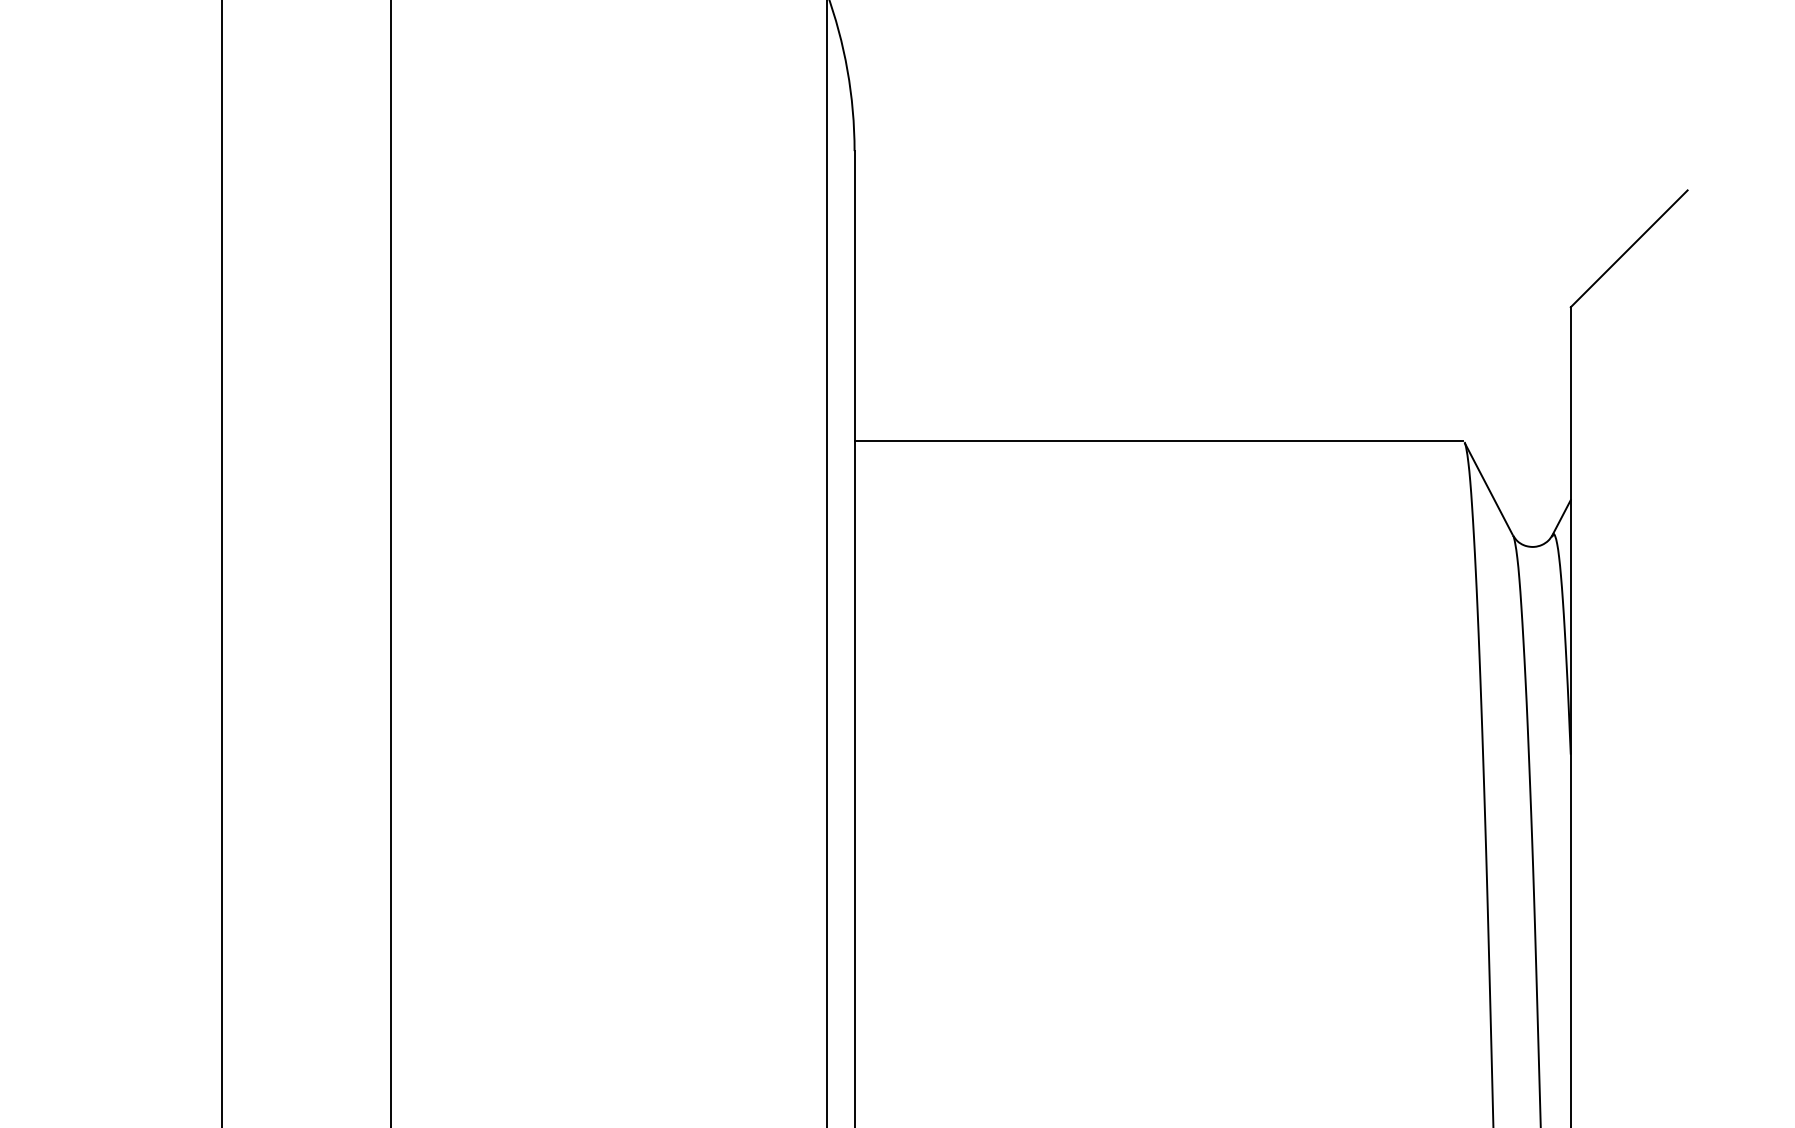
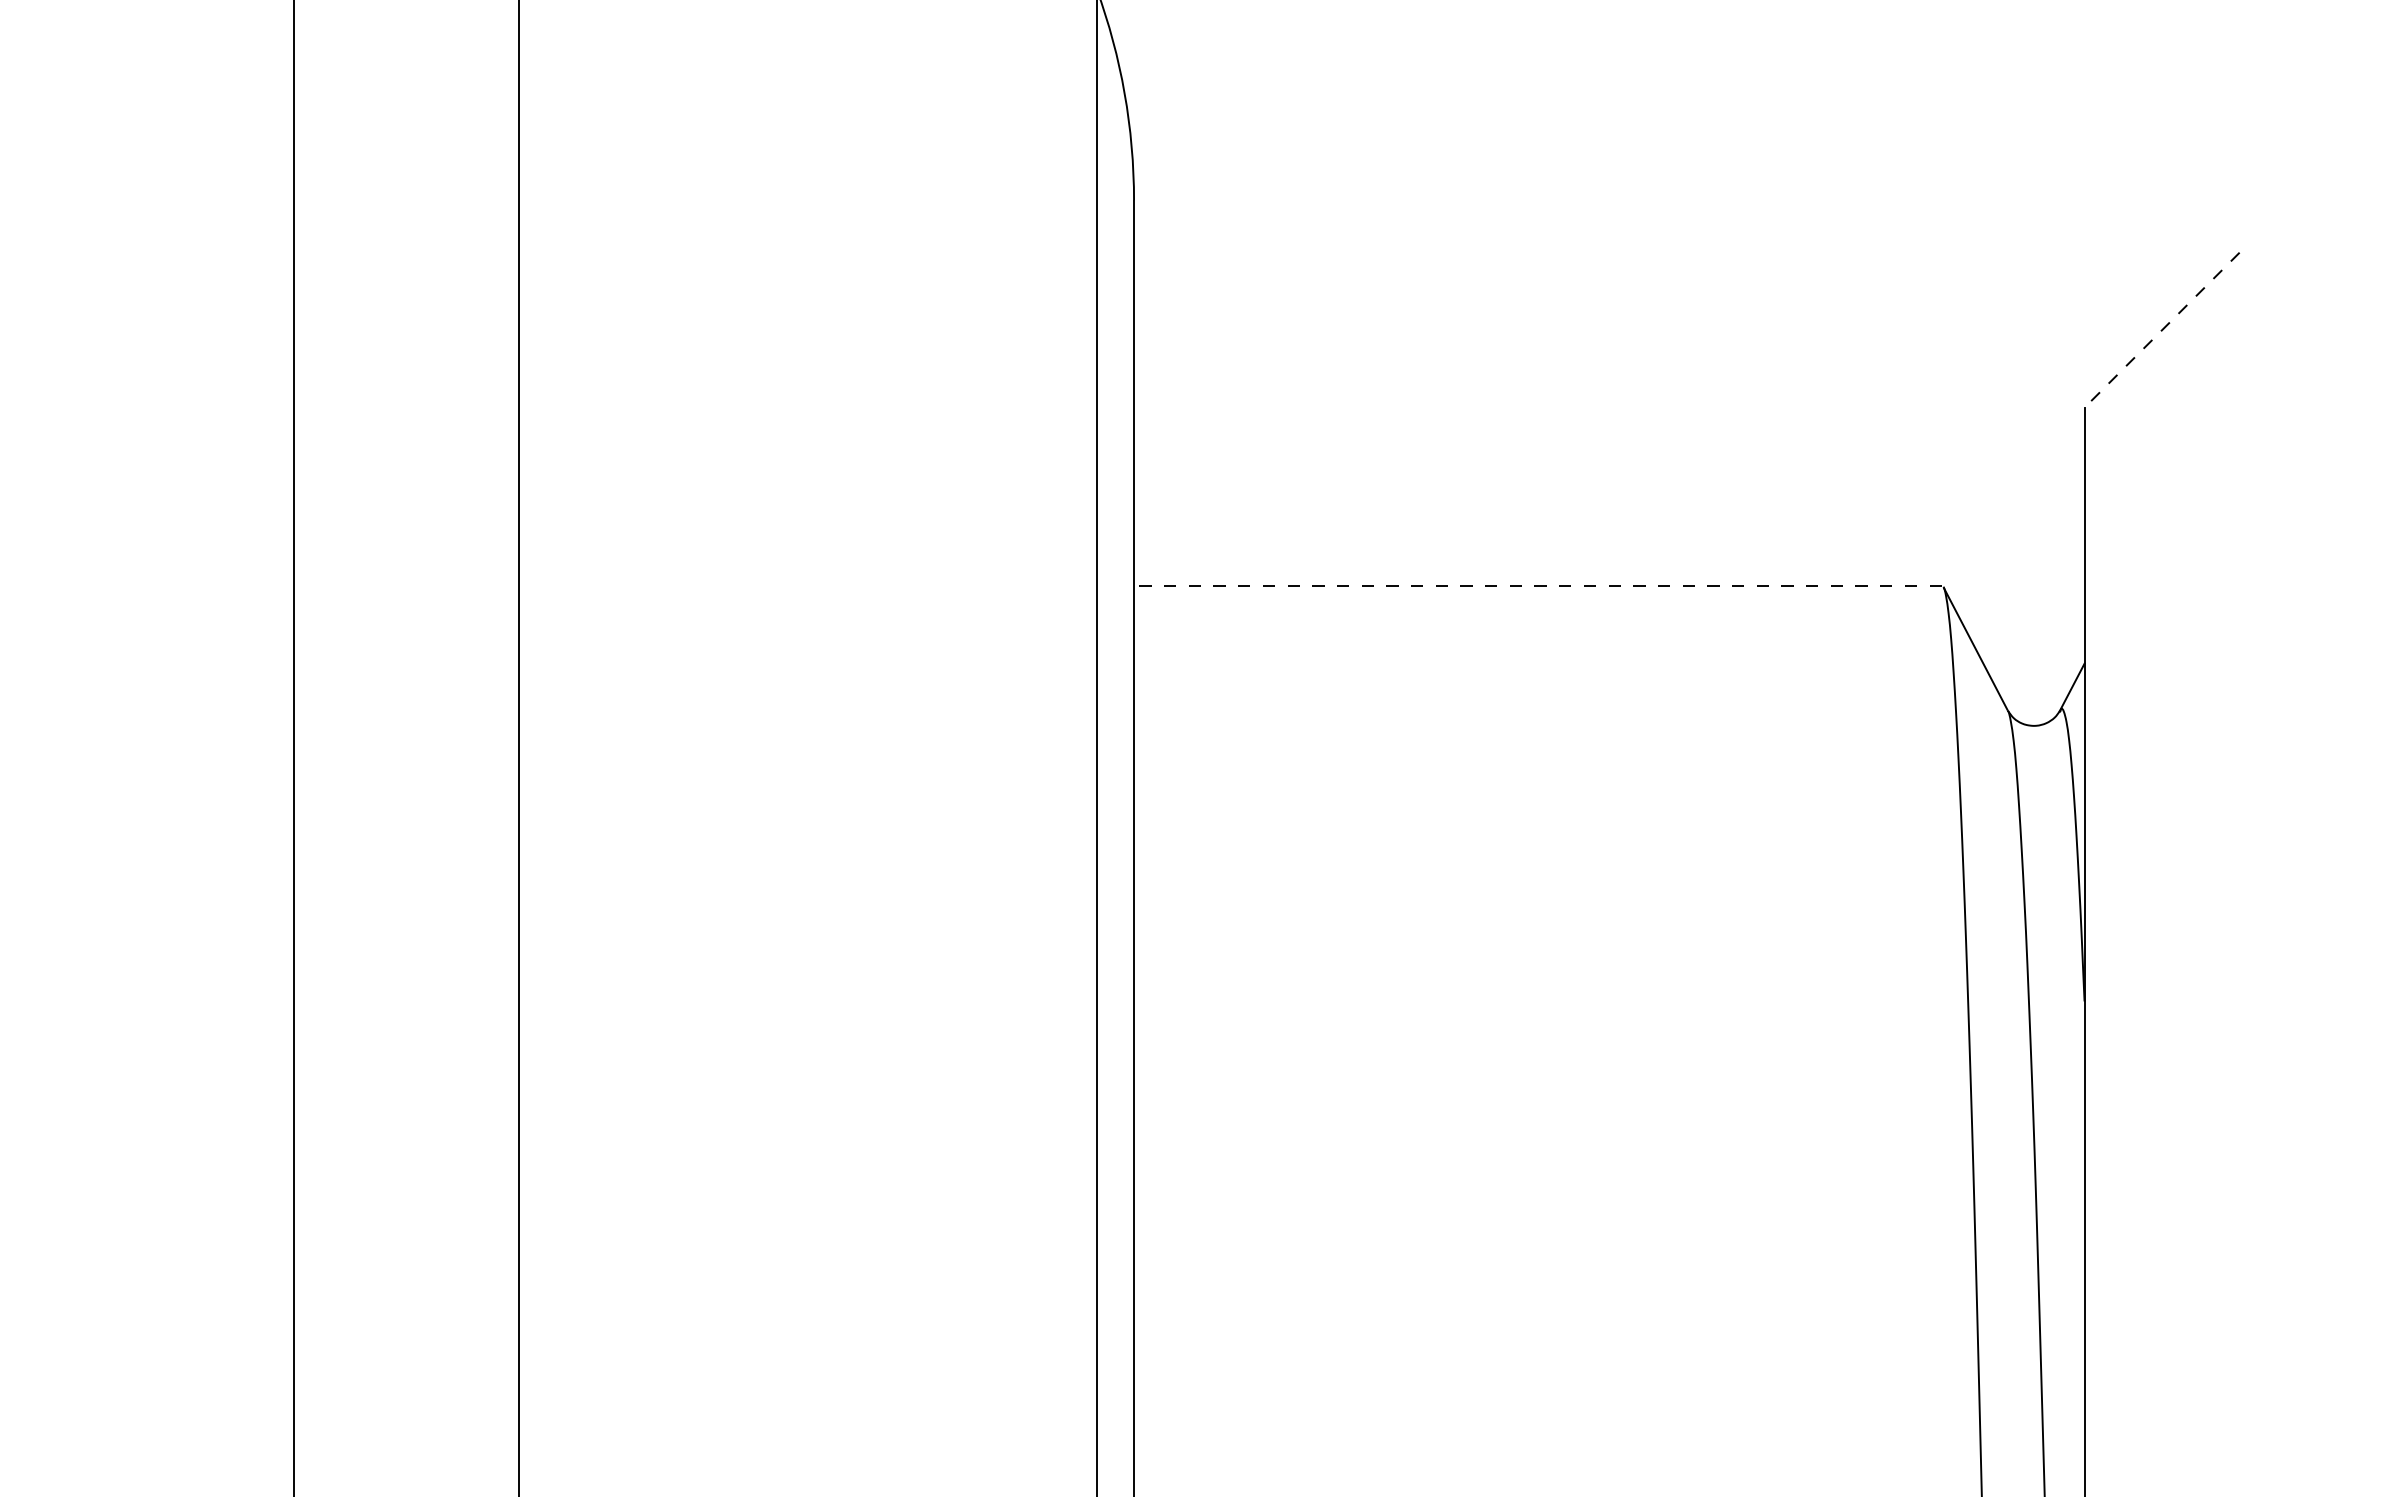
line: (1629, 249) -> (2162, 330), solid -> dashed
line: (1158, 441) -> (1537, 585), solid -> dashed

